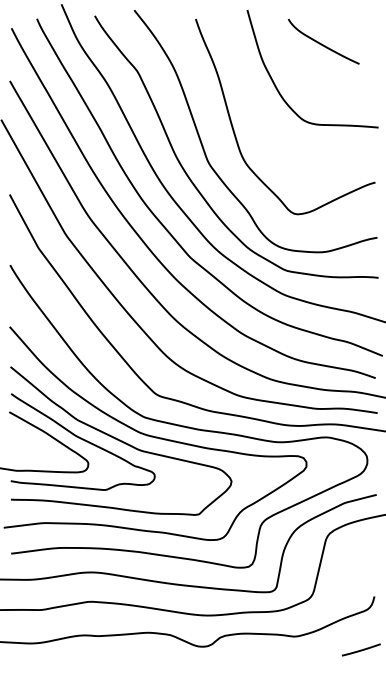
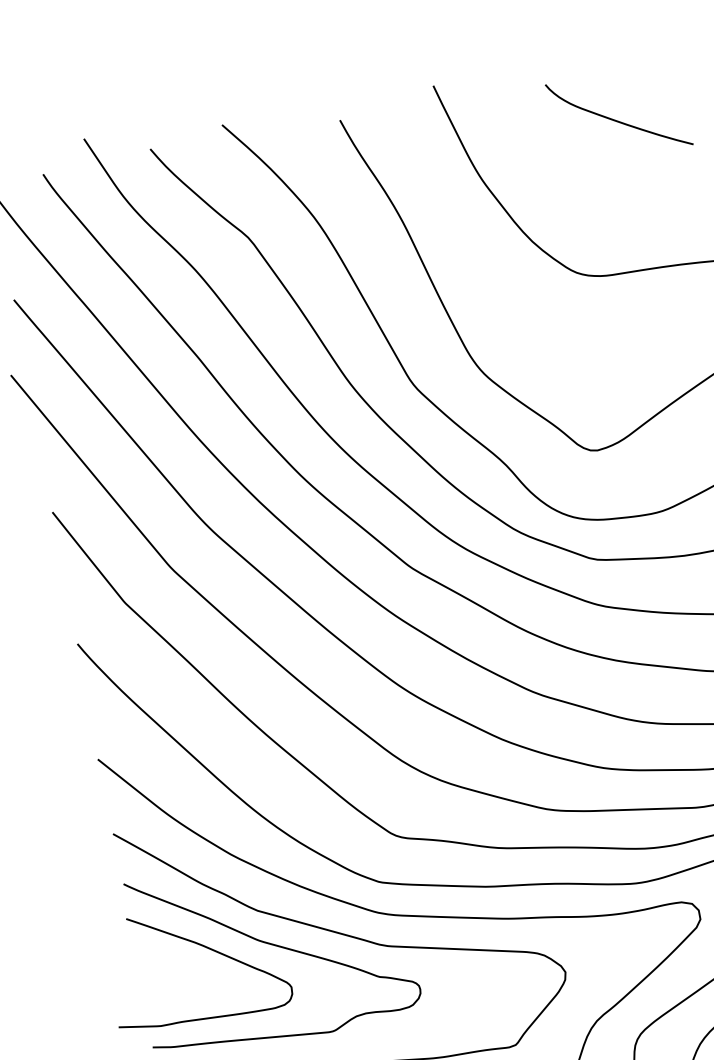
curve: (321, 43) -> (615, 118), moved

